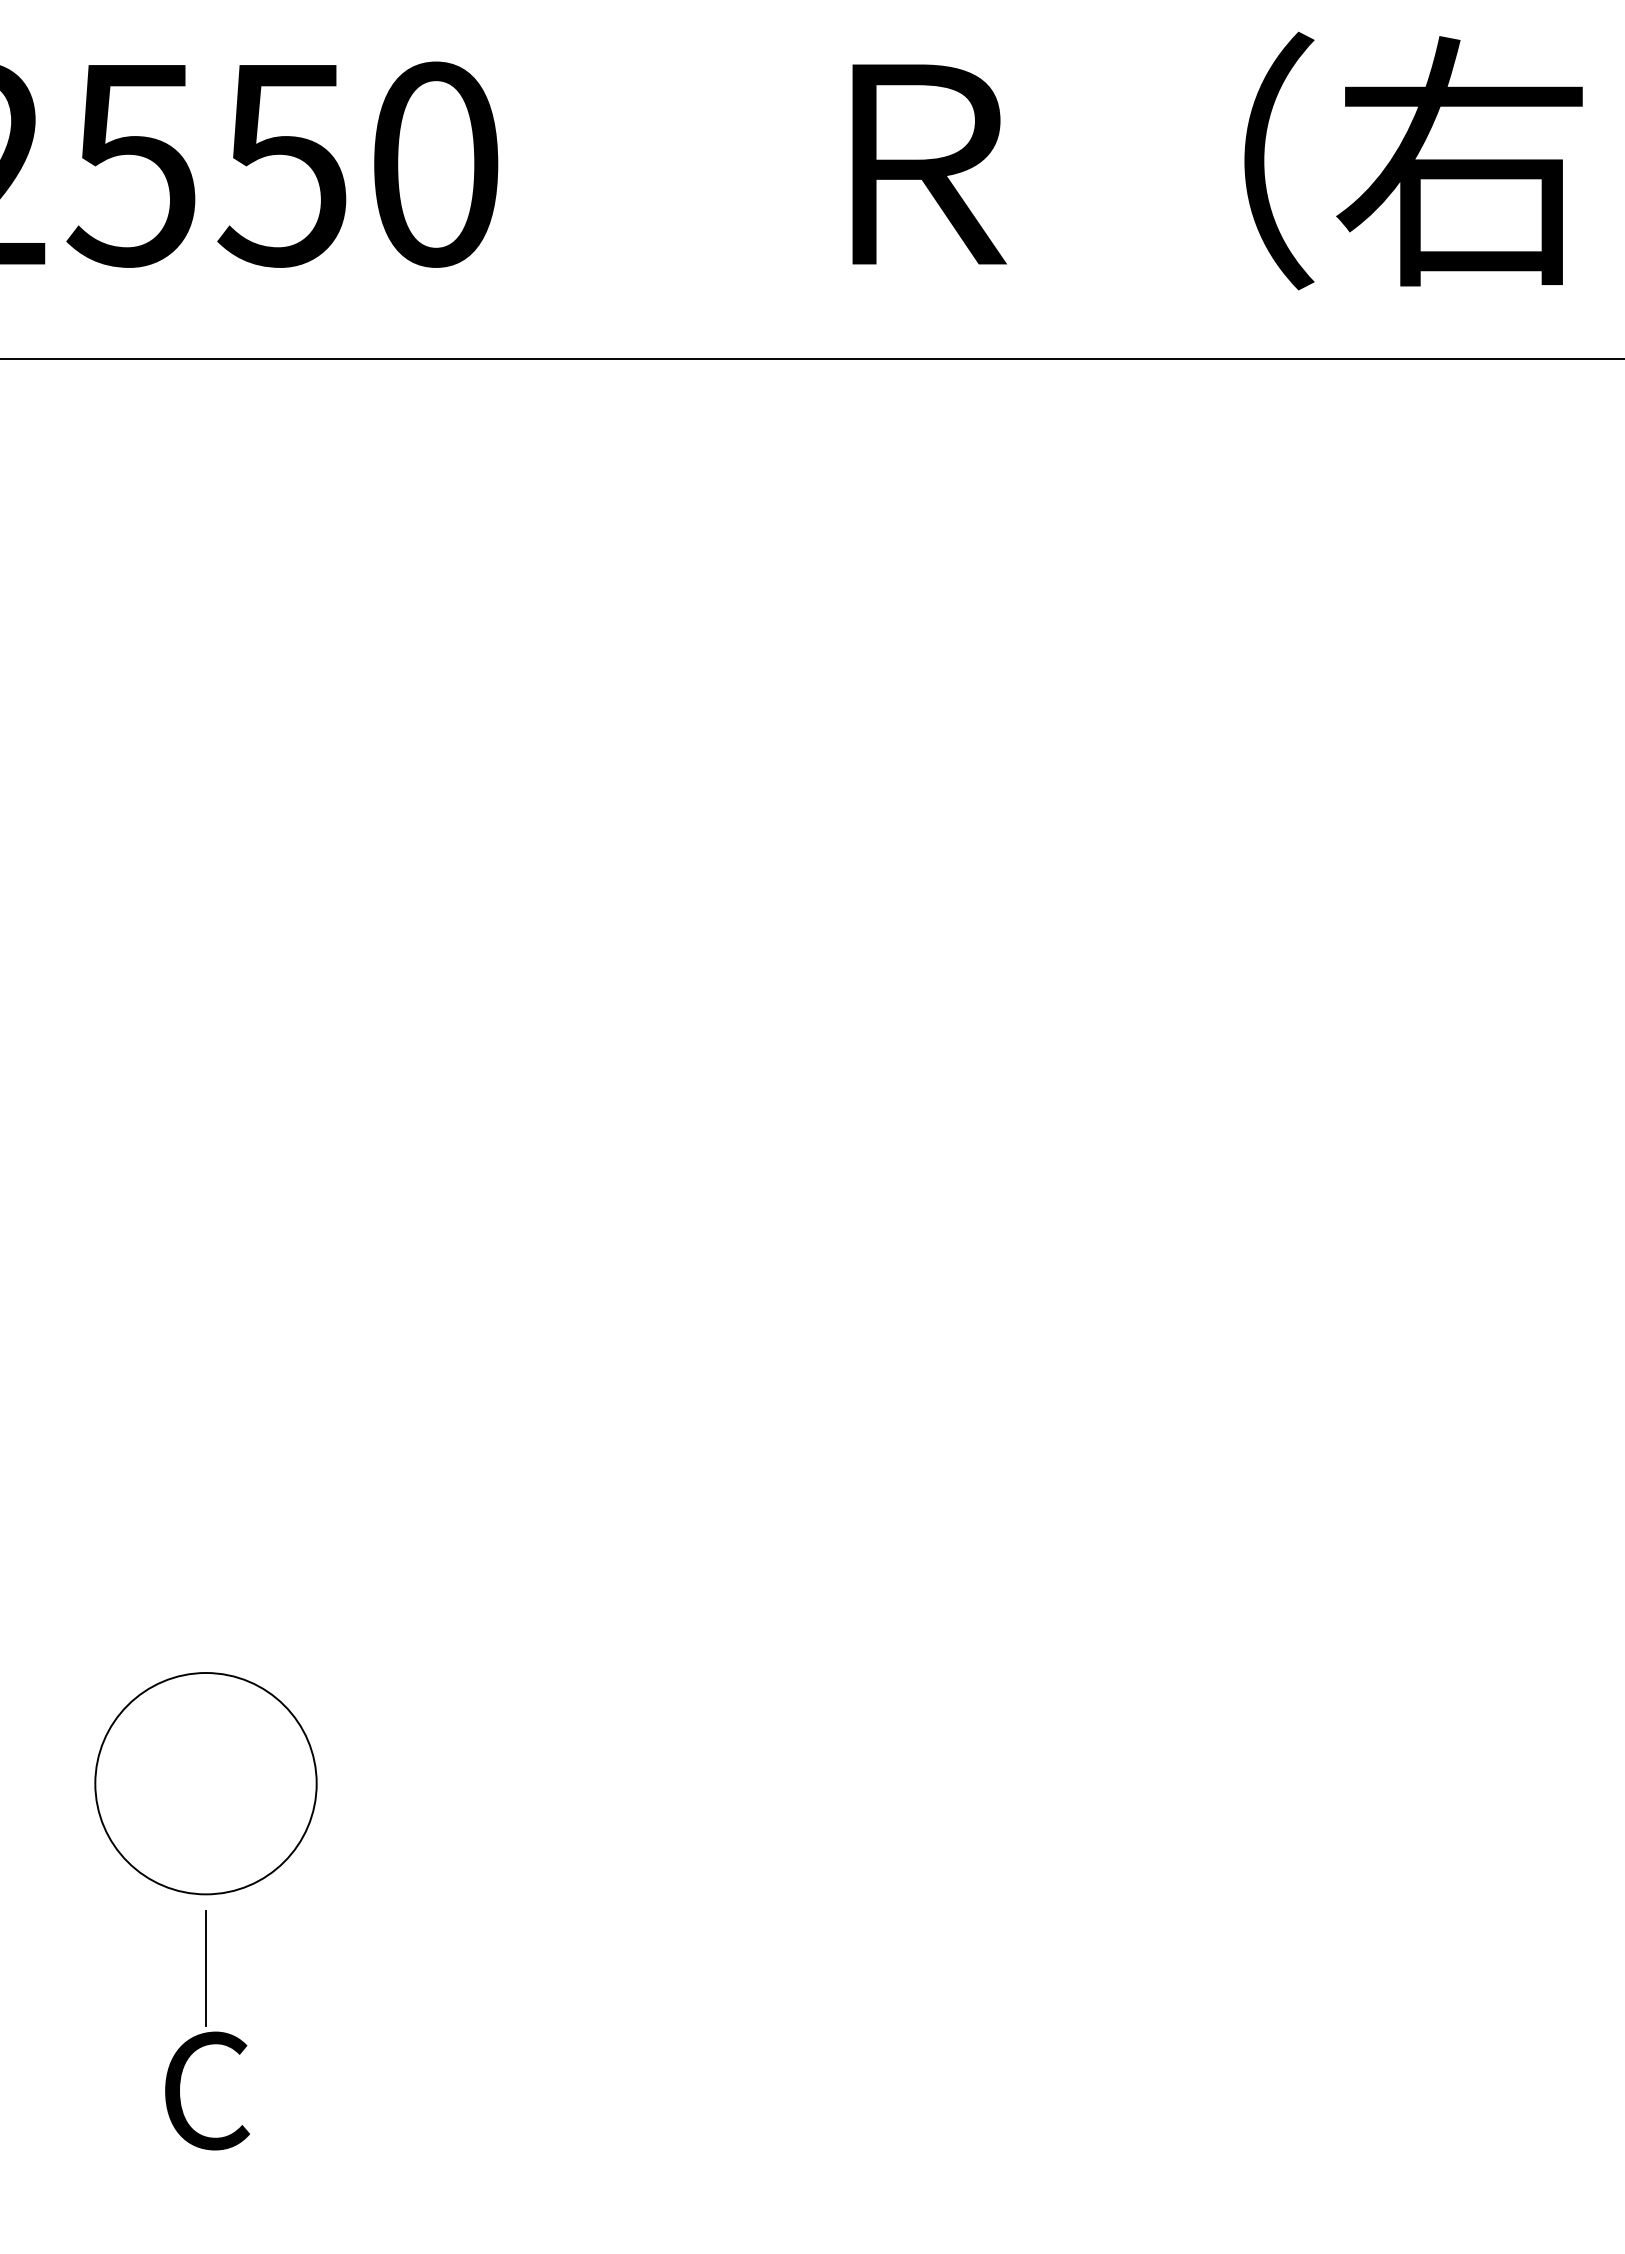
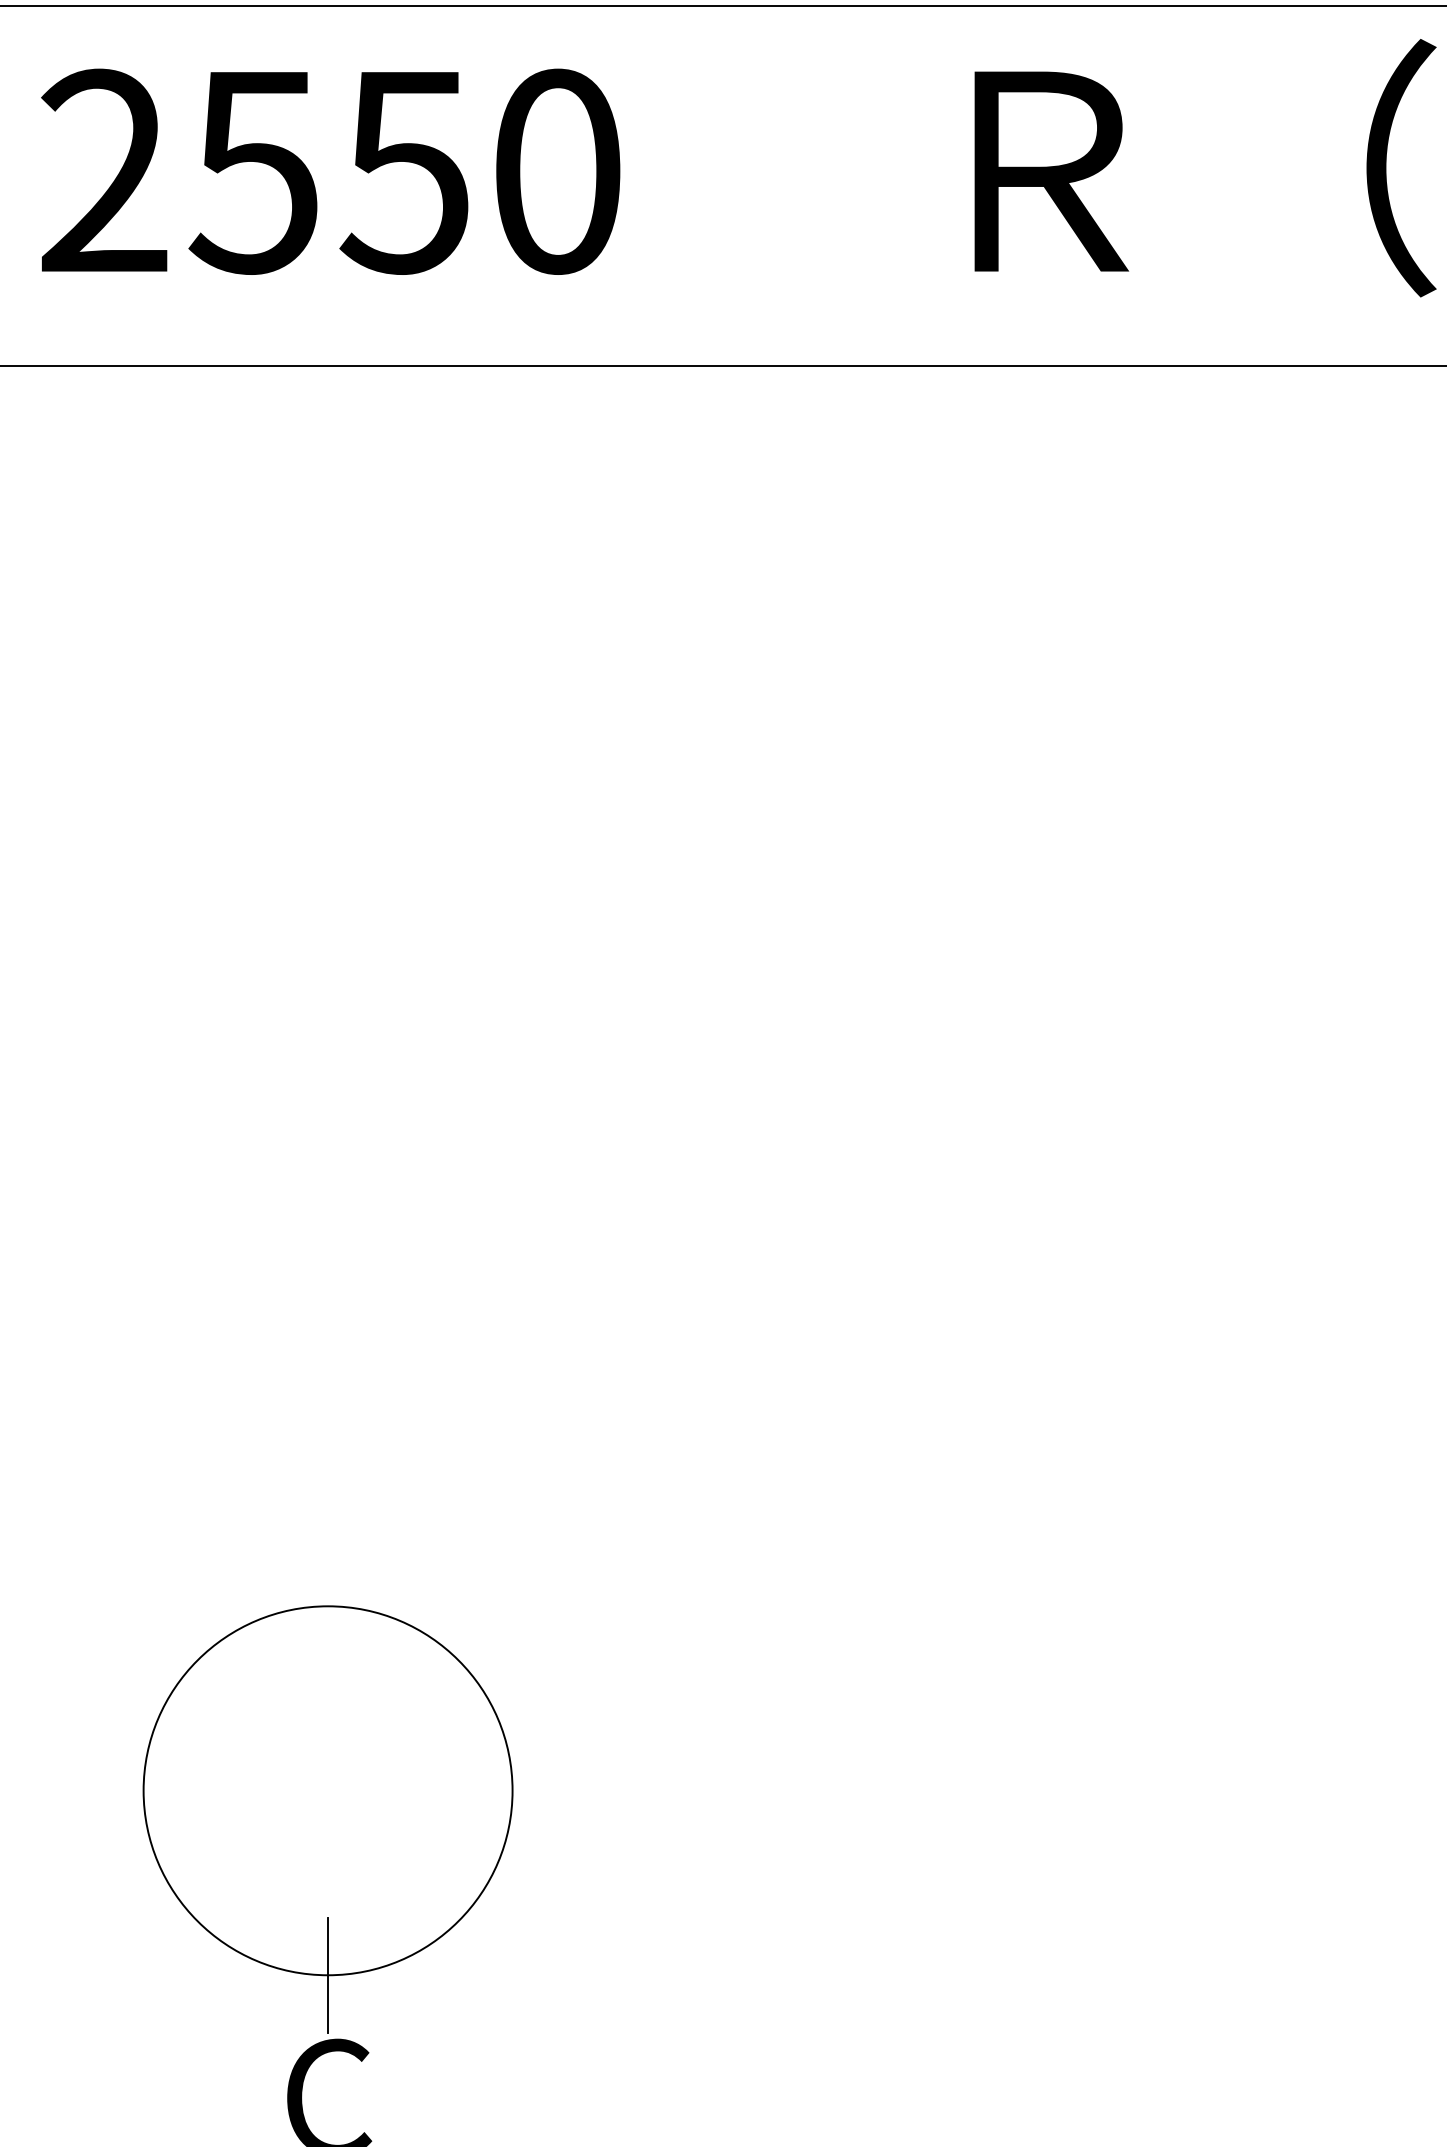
circle: (205, 1783) -> (327, 1790), size x1.67

